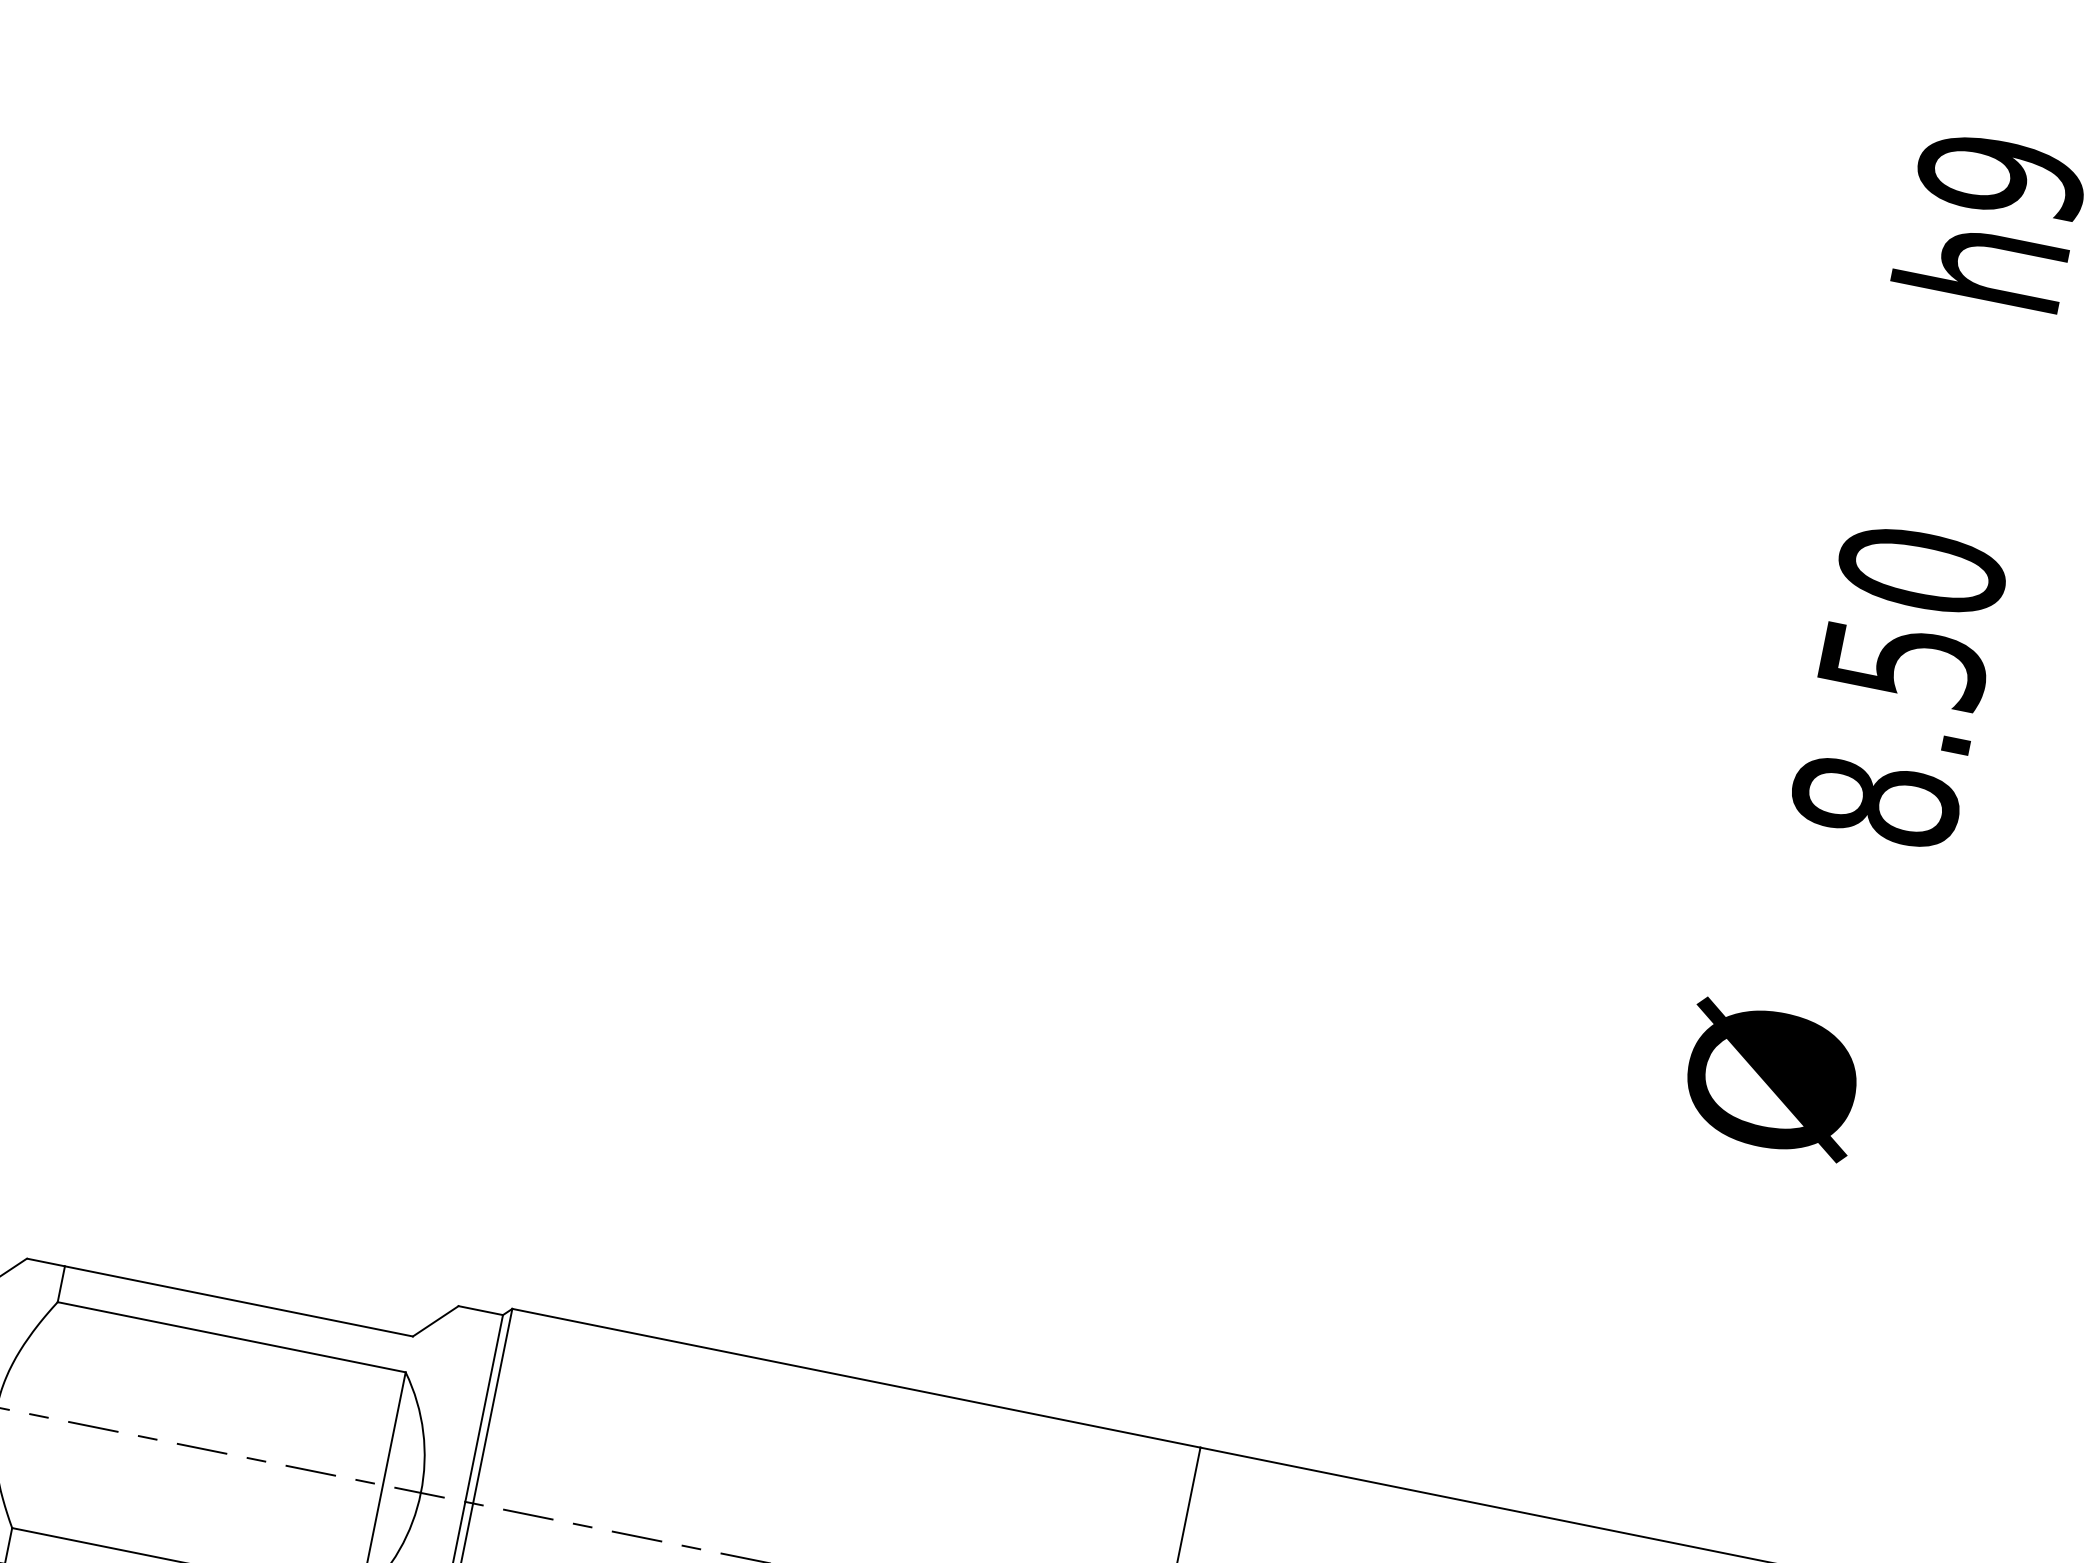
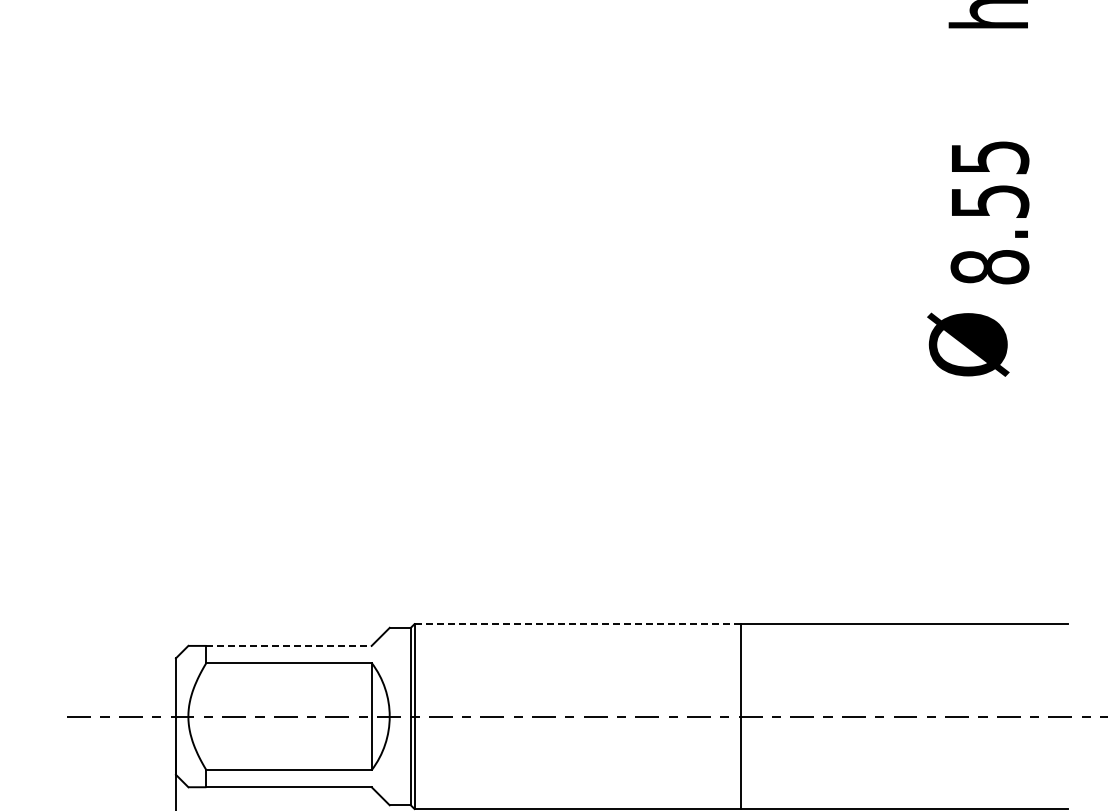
text: (1921, 570) -> (989, 157), 8.50 -> 8.55
text: (1772, 1079) -> (968, 344), moved
line: (240, 1300) -> (289, 645), solid -> dashed
line: (855, 1378) -> (577, 624), solid -> dashed

